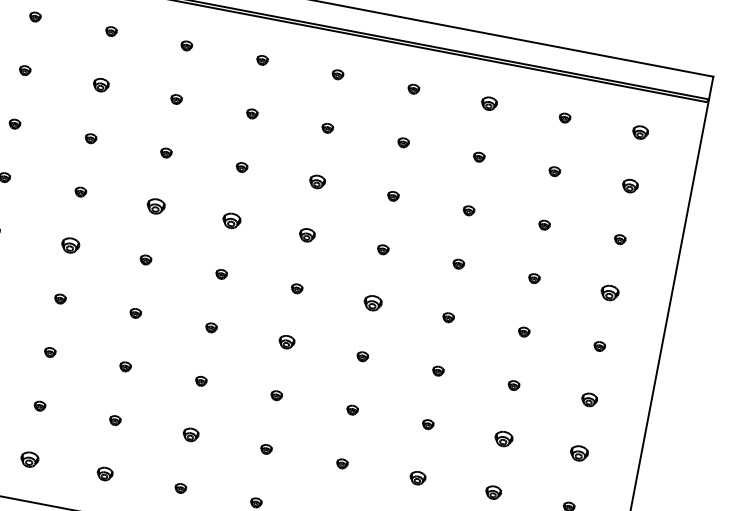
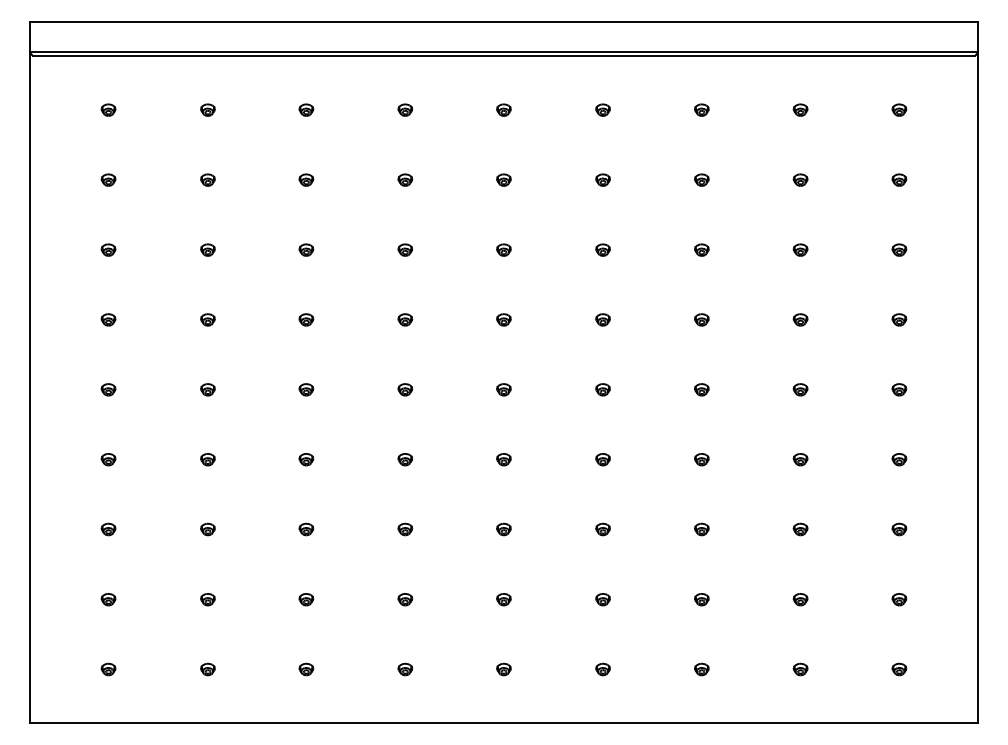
part: (100, 84) -> (207, 179), size x0.71
part: (489, 103) -> (701, 109), size x0.71
part: (640, 132) -> (899, 109), size x0.71
part: (317, 181) -> (503, 249), size x0.71
part: (630, 185) -> (899, 179), size x0.71
part: (156, 206) -> (306, 319), size x0.62
part: (232, 220) -> (405, 319), size x0.62
part: (307, 234) -> (503, 319), size x0.71
part: (70, 245) -> (207, 389), size x0.62
part: (610, 292) -> (899, 319), size x0.62
part: (372, 302) -> (602, 389), size x0.62
part: (286, 342) -> (503, 459), size x0.71
part: (589, 399) -> (899, 459), size x0.71
part: (191, 434) -> (405, 599), size x0.71
part: (503, 439) -> (800, 529), size x0.62
part: (579, 453) -> (899, 529), size x0.62
part: (29, 459) -> (207, 669), size x0.62
part: (105, 474) -> (306, 669), size x0.71
part: (417, 478) -> (701, 599), size x0.71
part: (493, 492) -> (800, 599), size x0.71

